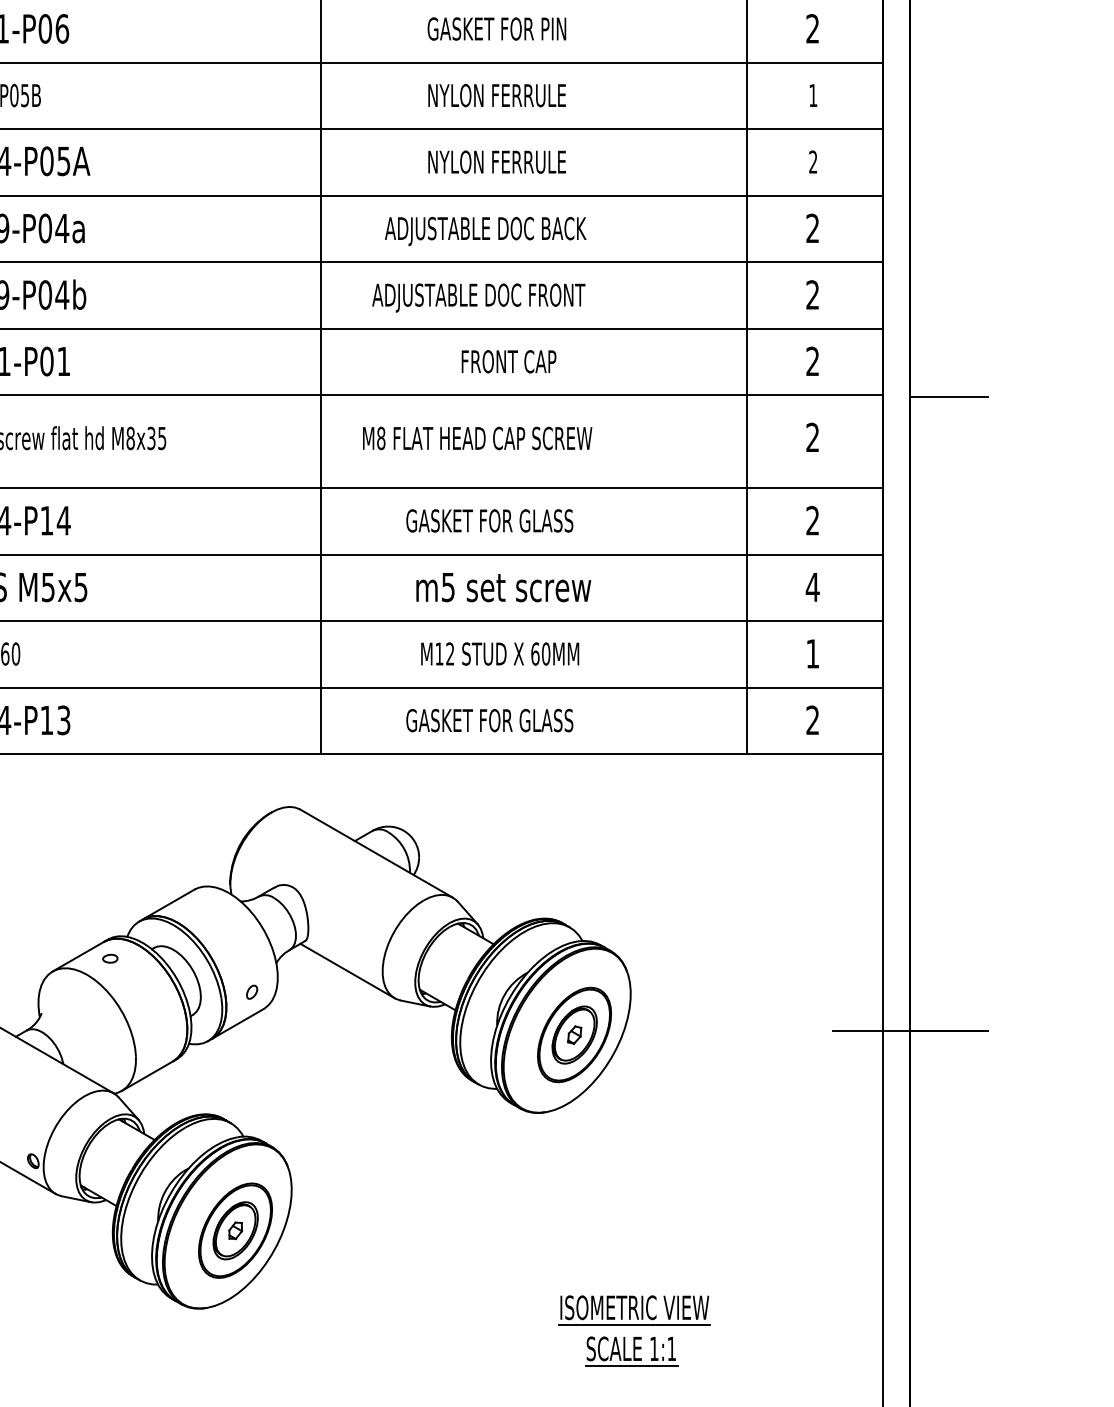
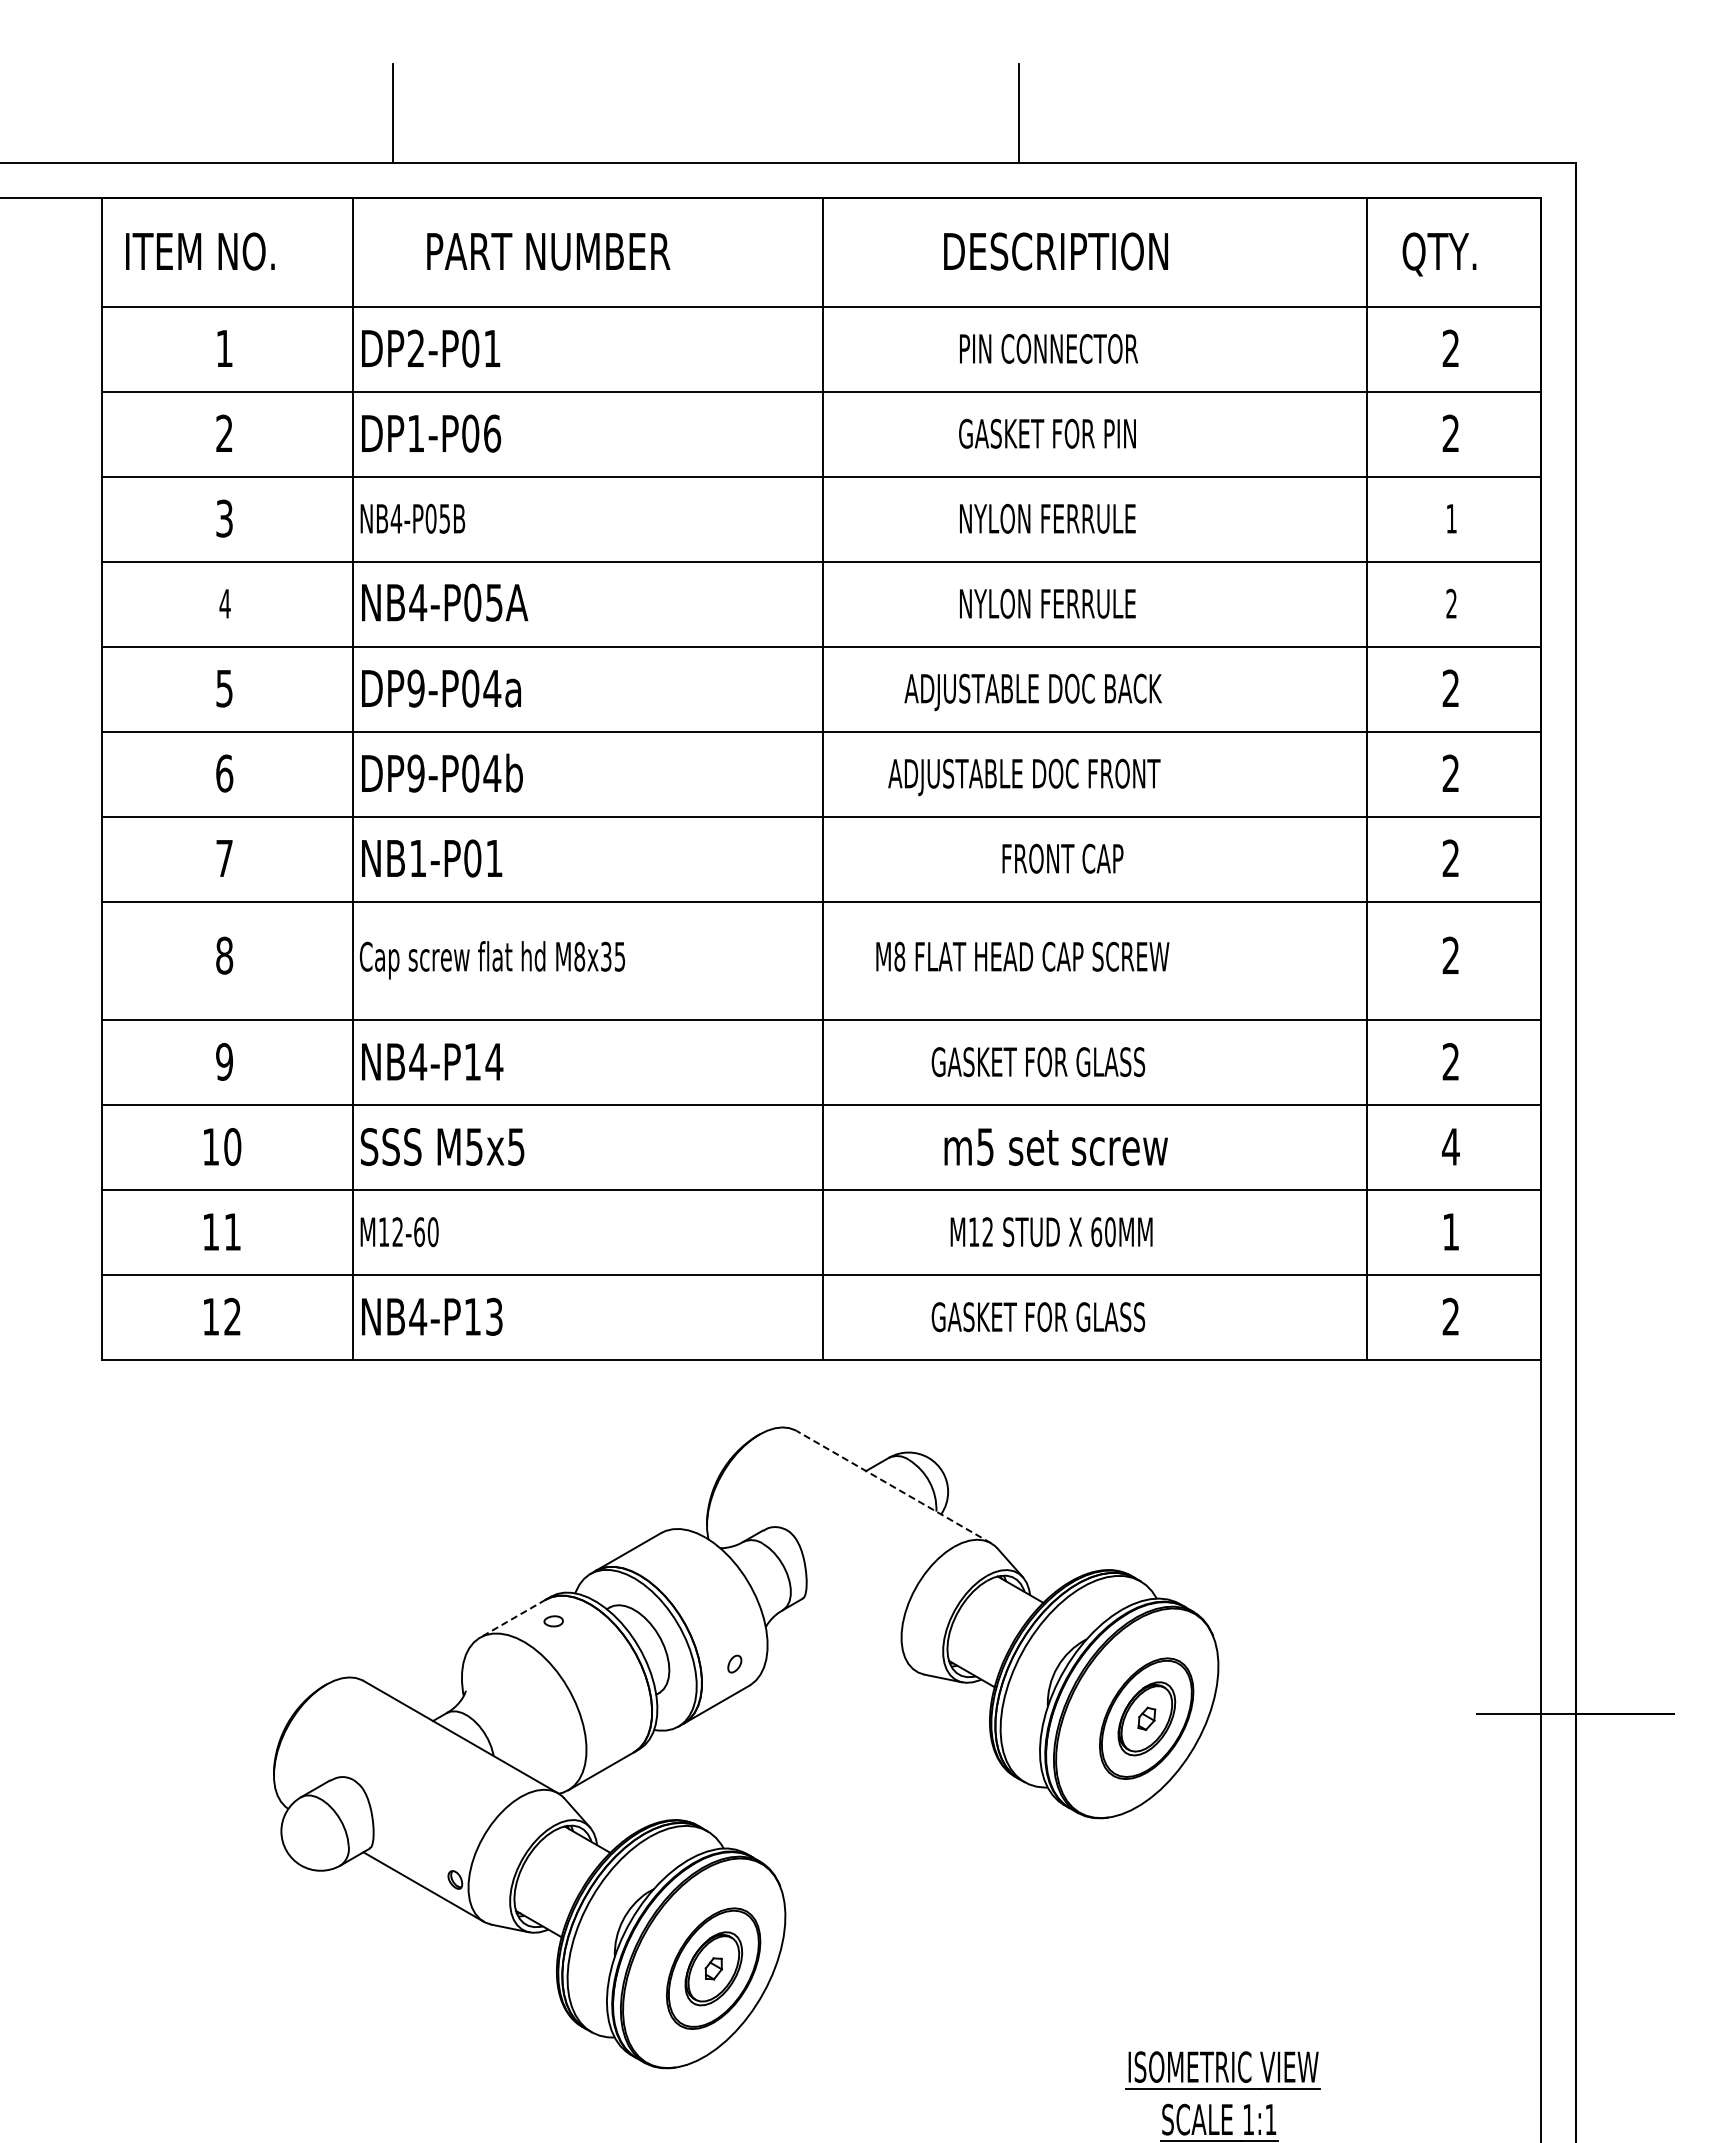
line: (948, 396) -> (1624, 903), removed
line: (376, 853) -> (893, 1486), solid -> dashed
line: (78, 956) -> (512, 1618), solid -> dashed
line: (347, 970) -> (856, 1636), removed

